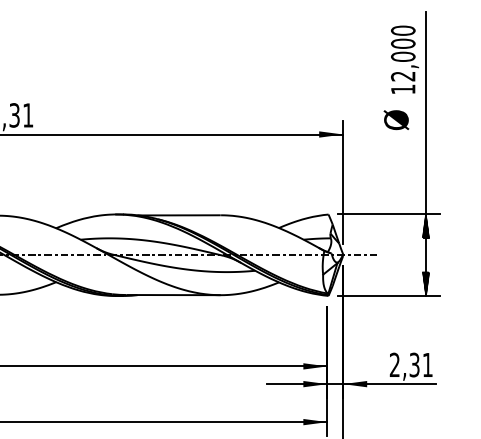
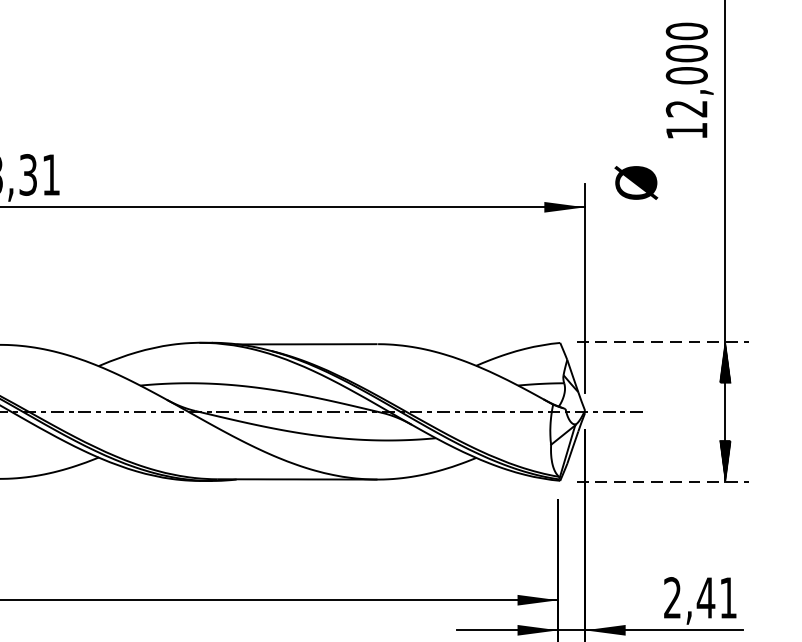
text: (396, 120) -> (636, 183), moved
line: (388, 214) -> (661, 342), solid -> dashed
line: (388, 296) -> (661, 481), solid -> dashed
text: (414, 364) -> (705, 597), 2,31 -> 2,41

